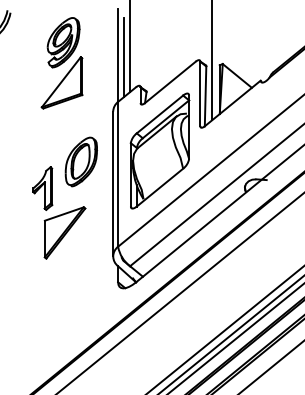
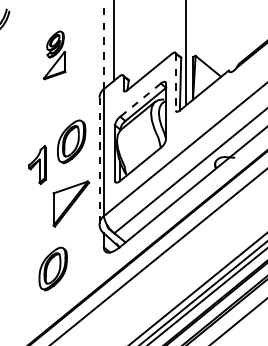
line: (118, 56) -> (104, 49), solid -> dashed
line: (124, 57) -> (109, 50), removed
part: (61, 63) -> (54, 55), size x0.6
line: (200, 94) -> (176, 82), solid -> dashed
line: (159, 114) -> (140, 100), solid -> dashed
line: (113, 184) -> (99, 161), solid -> dashed
part: (64, 232) -> (70, 203), moved
part: (59, 306) -> (52, 268), added

